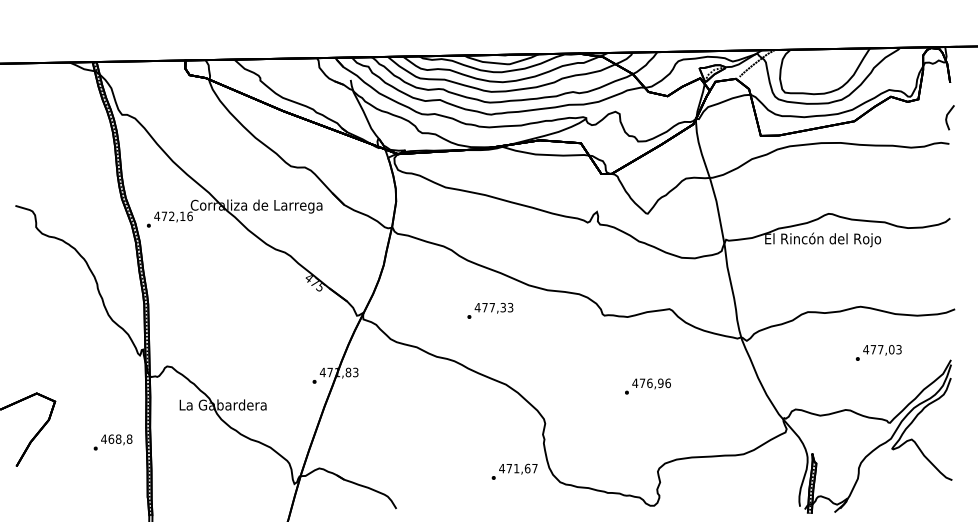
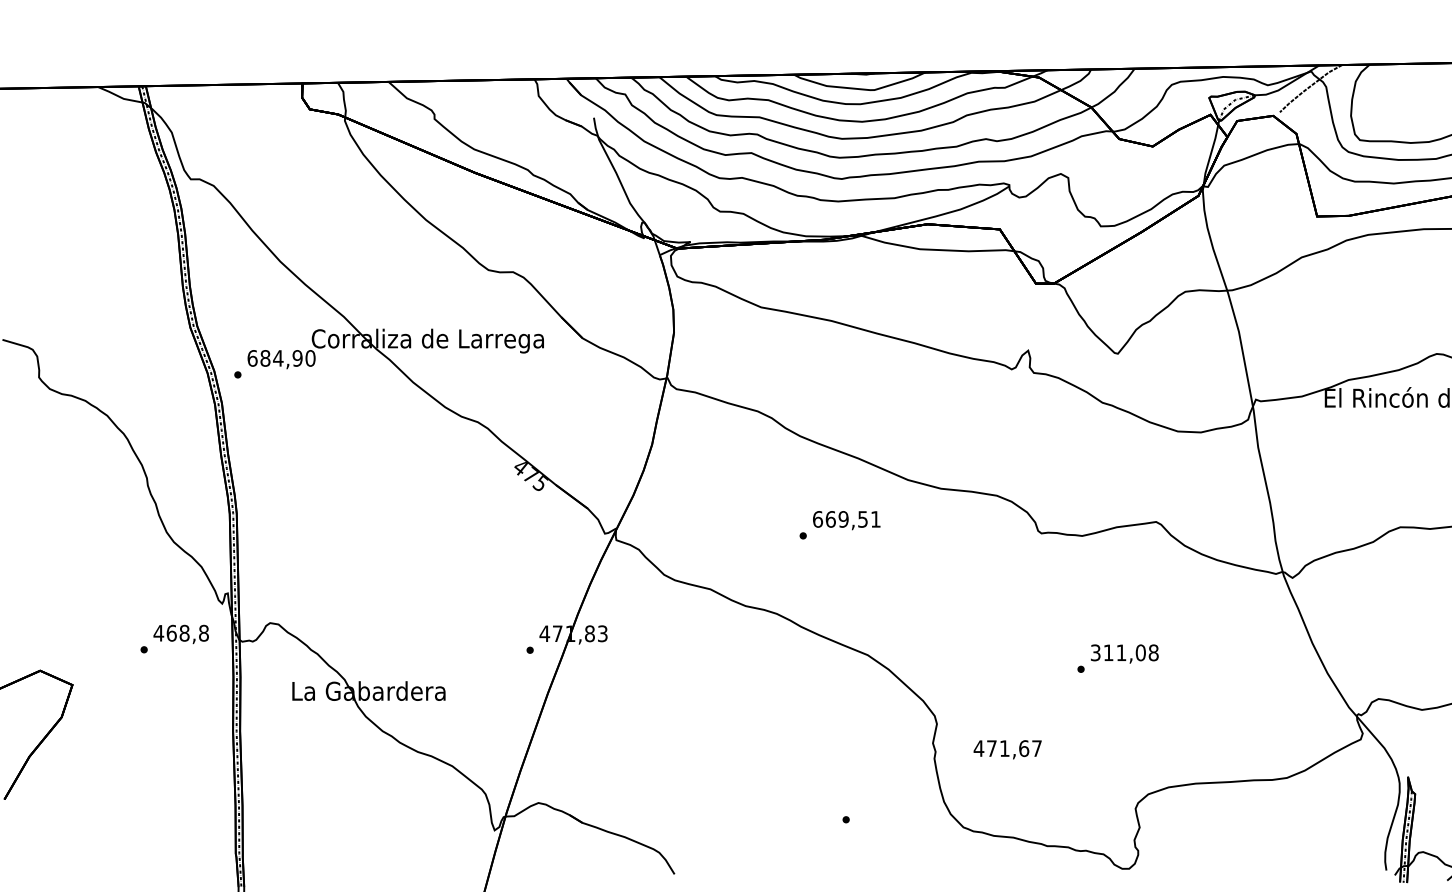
text: (173, 216) -> (281, 358), 472,16 -> 684,90
text: (493, 307) -> (845, 519), 477,33 -> 669,51
text: (651, 383) -> (1124, 653), 476,96 -> 311,08
text: (112, 442) -> (173, 639), moved
text: (518, 468) -> (1007, 748), moved

